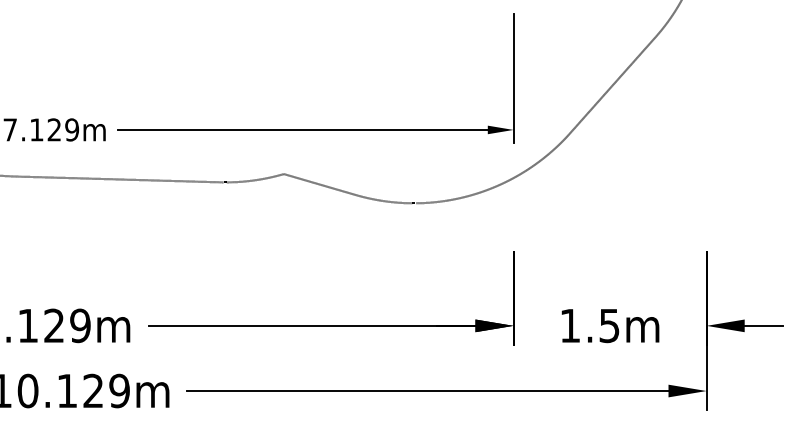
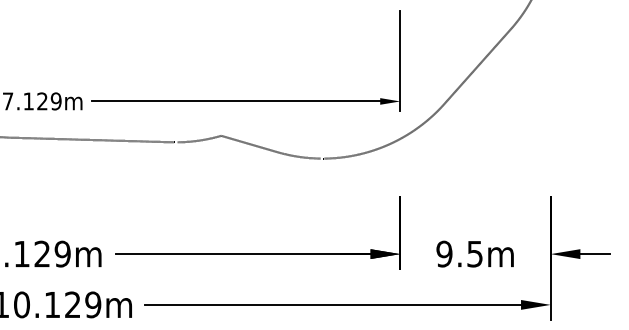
text: (570, 325) -> (444, 253), 1.5m -> 9.5m

